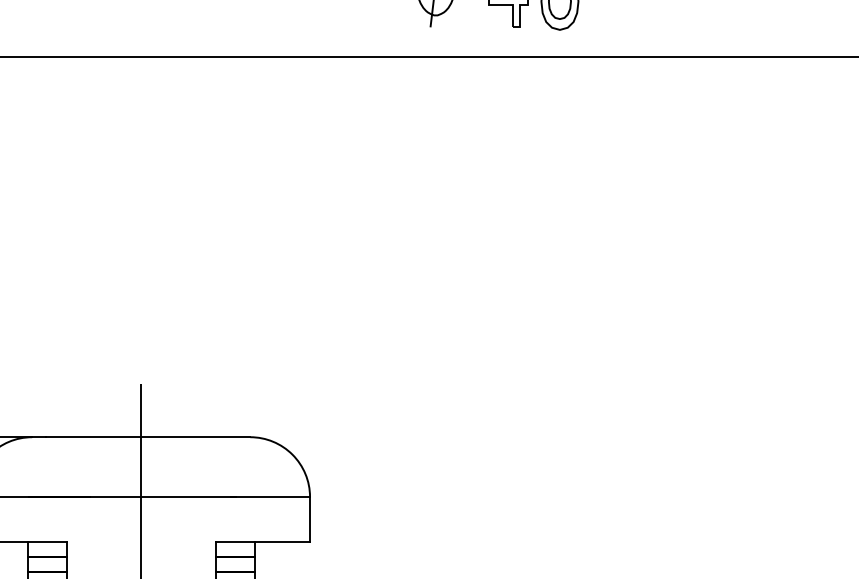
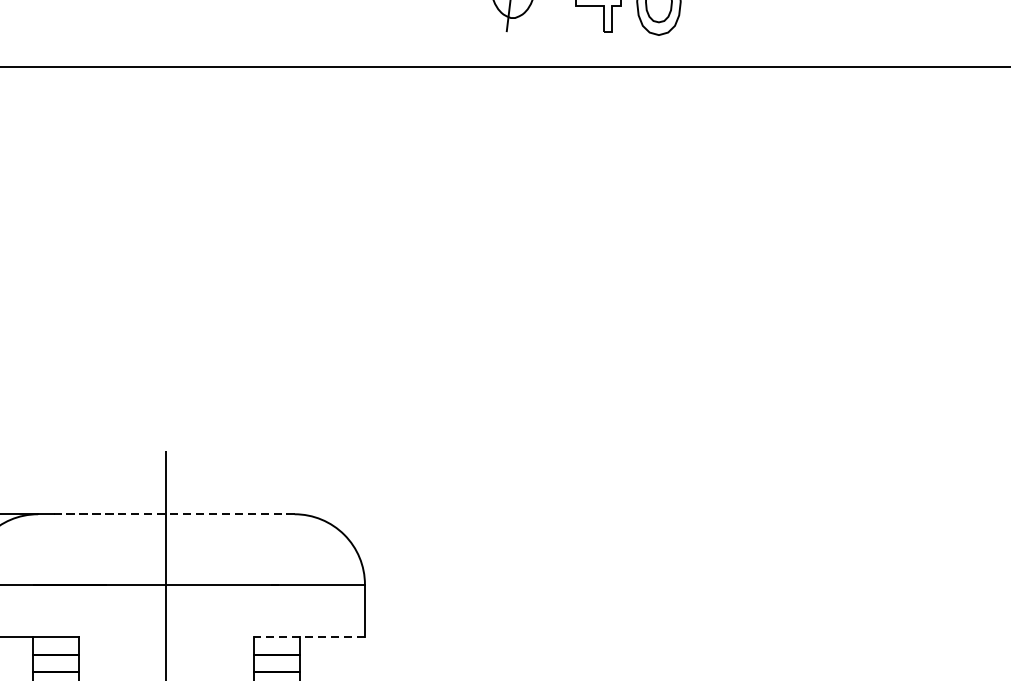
line: (147, 437) -> (173, 514), solid -> dashed
line: (262, 541) -> (309, 636), solid -> dashed

